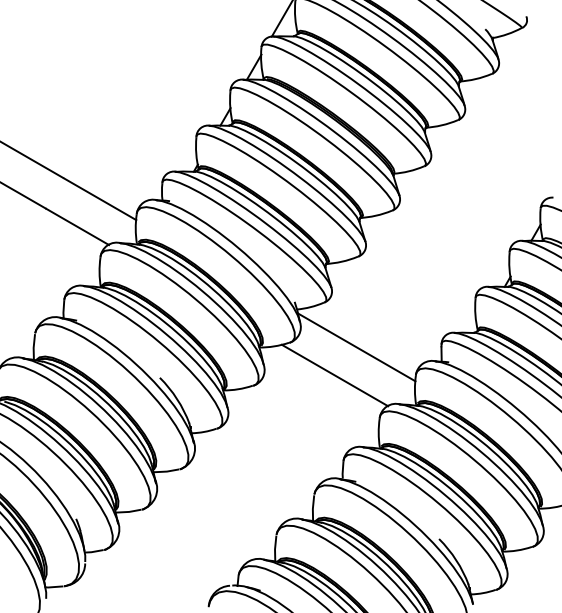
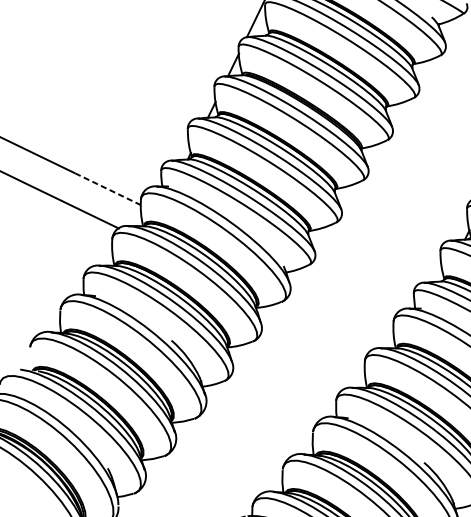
line: (100, 199) -> (108, 189), solid -> dashed
line: (356, 347) -> (340, 301), removed
line: (334, 375) -> (322, 327), removed

